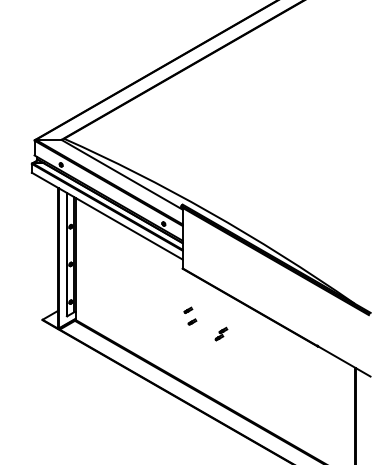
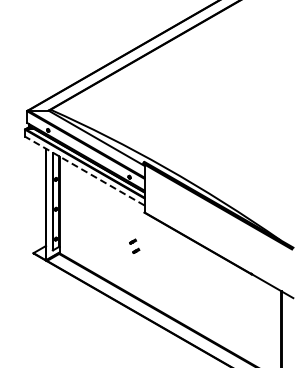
line: (106, 216) -> (84, 171), solid -> dashed
part: (190, 315) -> (134, 245), moved
part: (220, 334) -> (174, 264), removed

